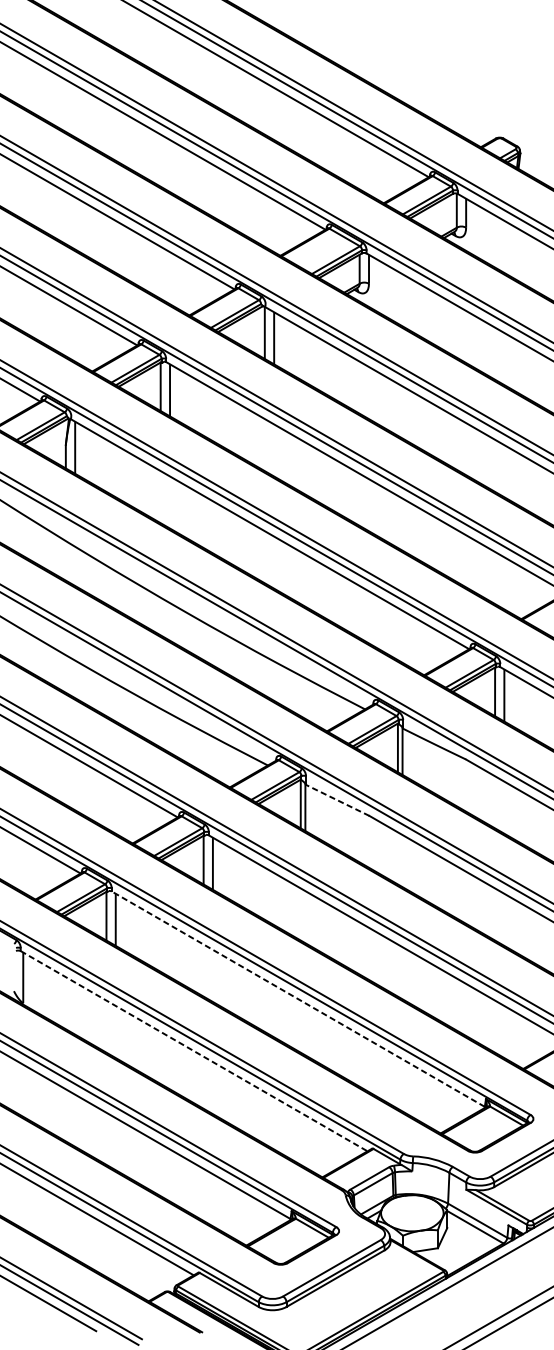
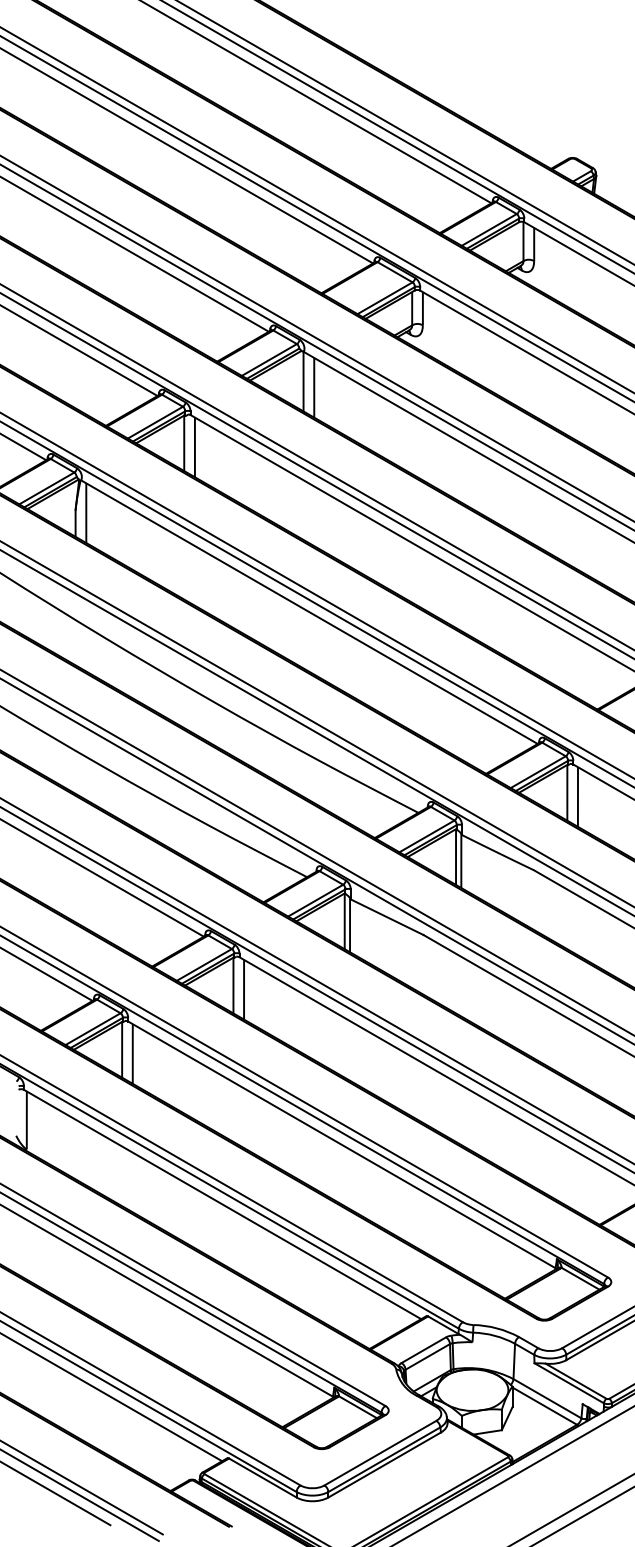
line: (337, 799) -> (386, 916), dashed -> solid
line: (297, 998) -> (341, 1144), dashed -> solid
line: (194, 1051) -> (222, 1204), dashed -> solid

